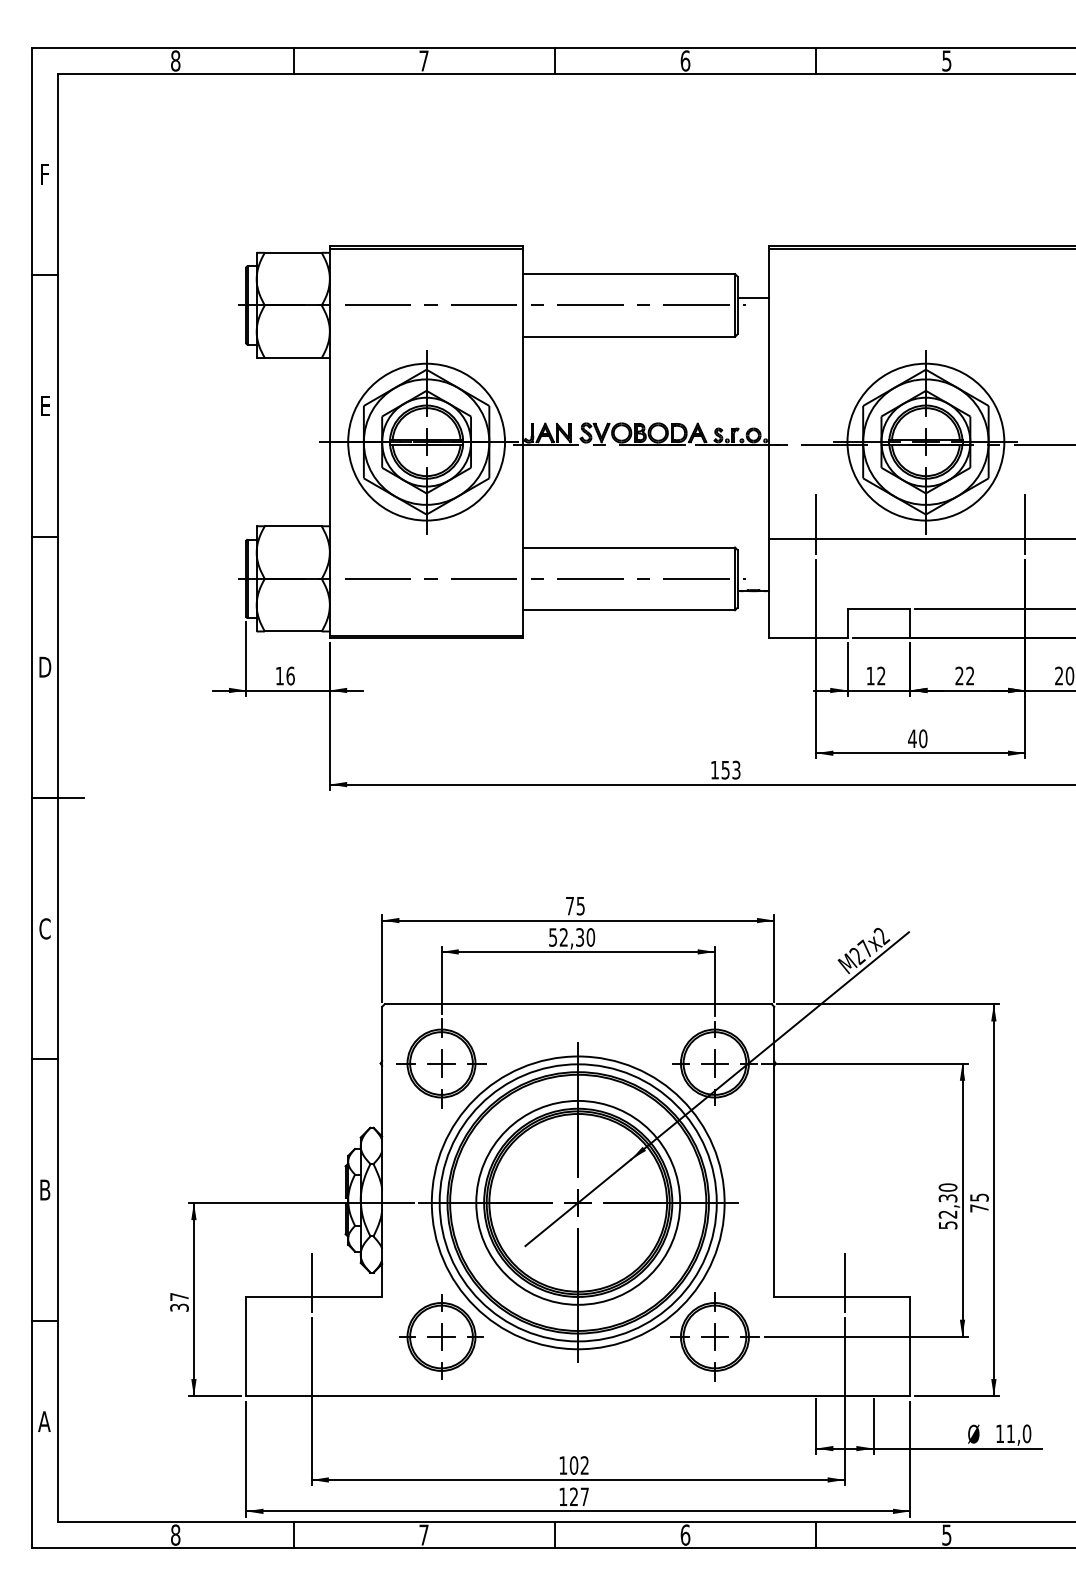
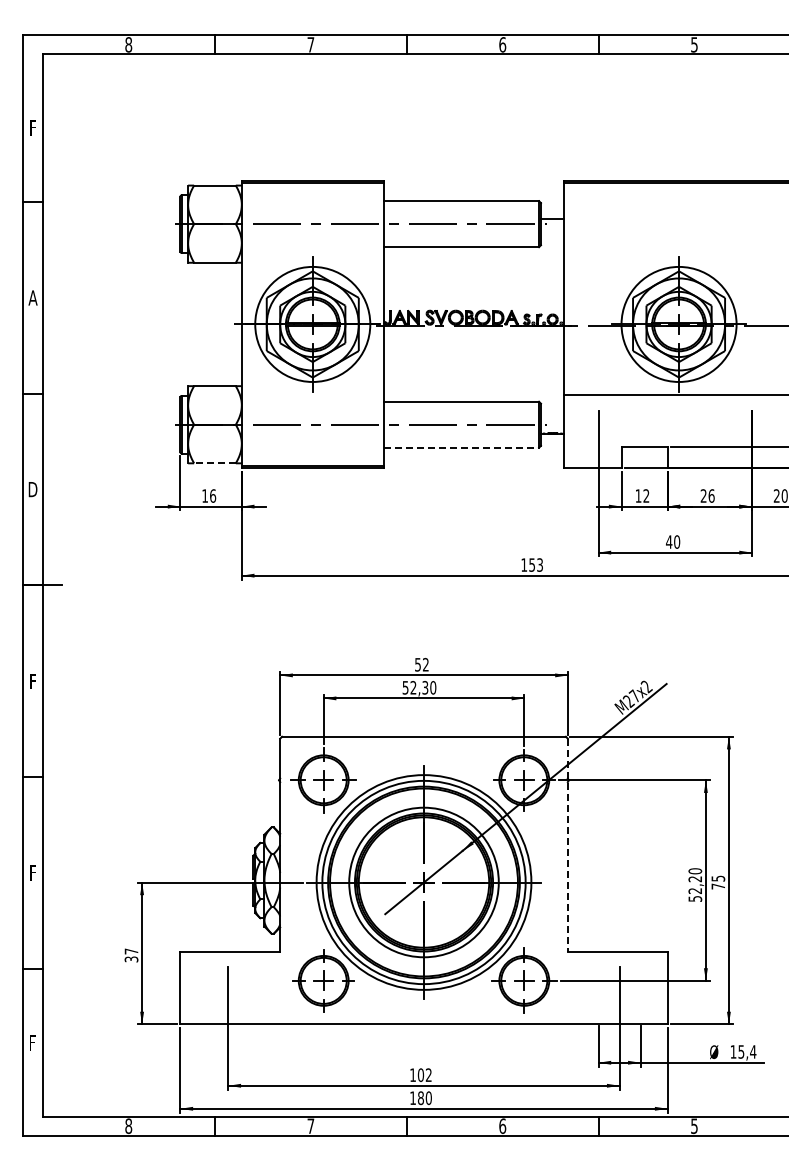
text: (44, 405) -> (32, 297), E -> A
line: (816, 523) -> (598, 384), removed
line: (1024, 523) -> (751, 384), removed
line: (629, 609) -> (461, 447), solid -> dashed
line: (292, 631) -> (214, 463), solid -> dashed
text: (970, 675) -> (711, 495), 22 -> 26
text: (574, 905) -> (421, 664), 75 -> 52
text: (44, 928) -> (32, 681), C -> F
line: (773, 1152) -> (567, 845), solid -> dashed
text: (44, 1189) -> (32, 872), B -> F
text: (948, 1198) -> (695, 879), 52,30 -> 52,20
line: (311, 1281) -> (228, 940), removed
line: (844, 1281) -> (619, 940), removed
text: (43, 1420) -> (31, 1042), A -> F
text: (1019, 1433) -> (747, 1051), 11,0 -> 15,4
text: (578, 1497) -> (424, 1098), 127 -> 180

